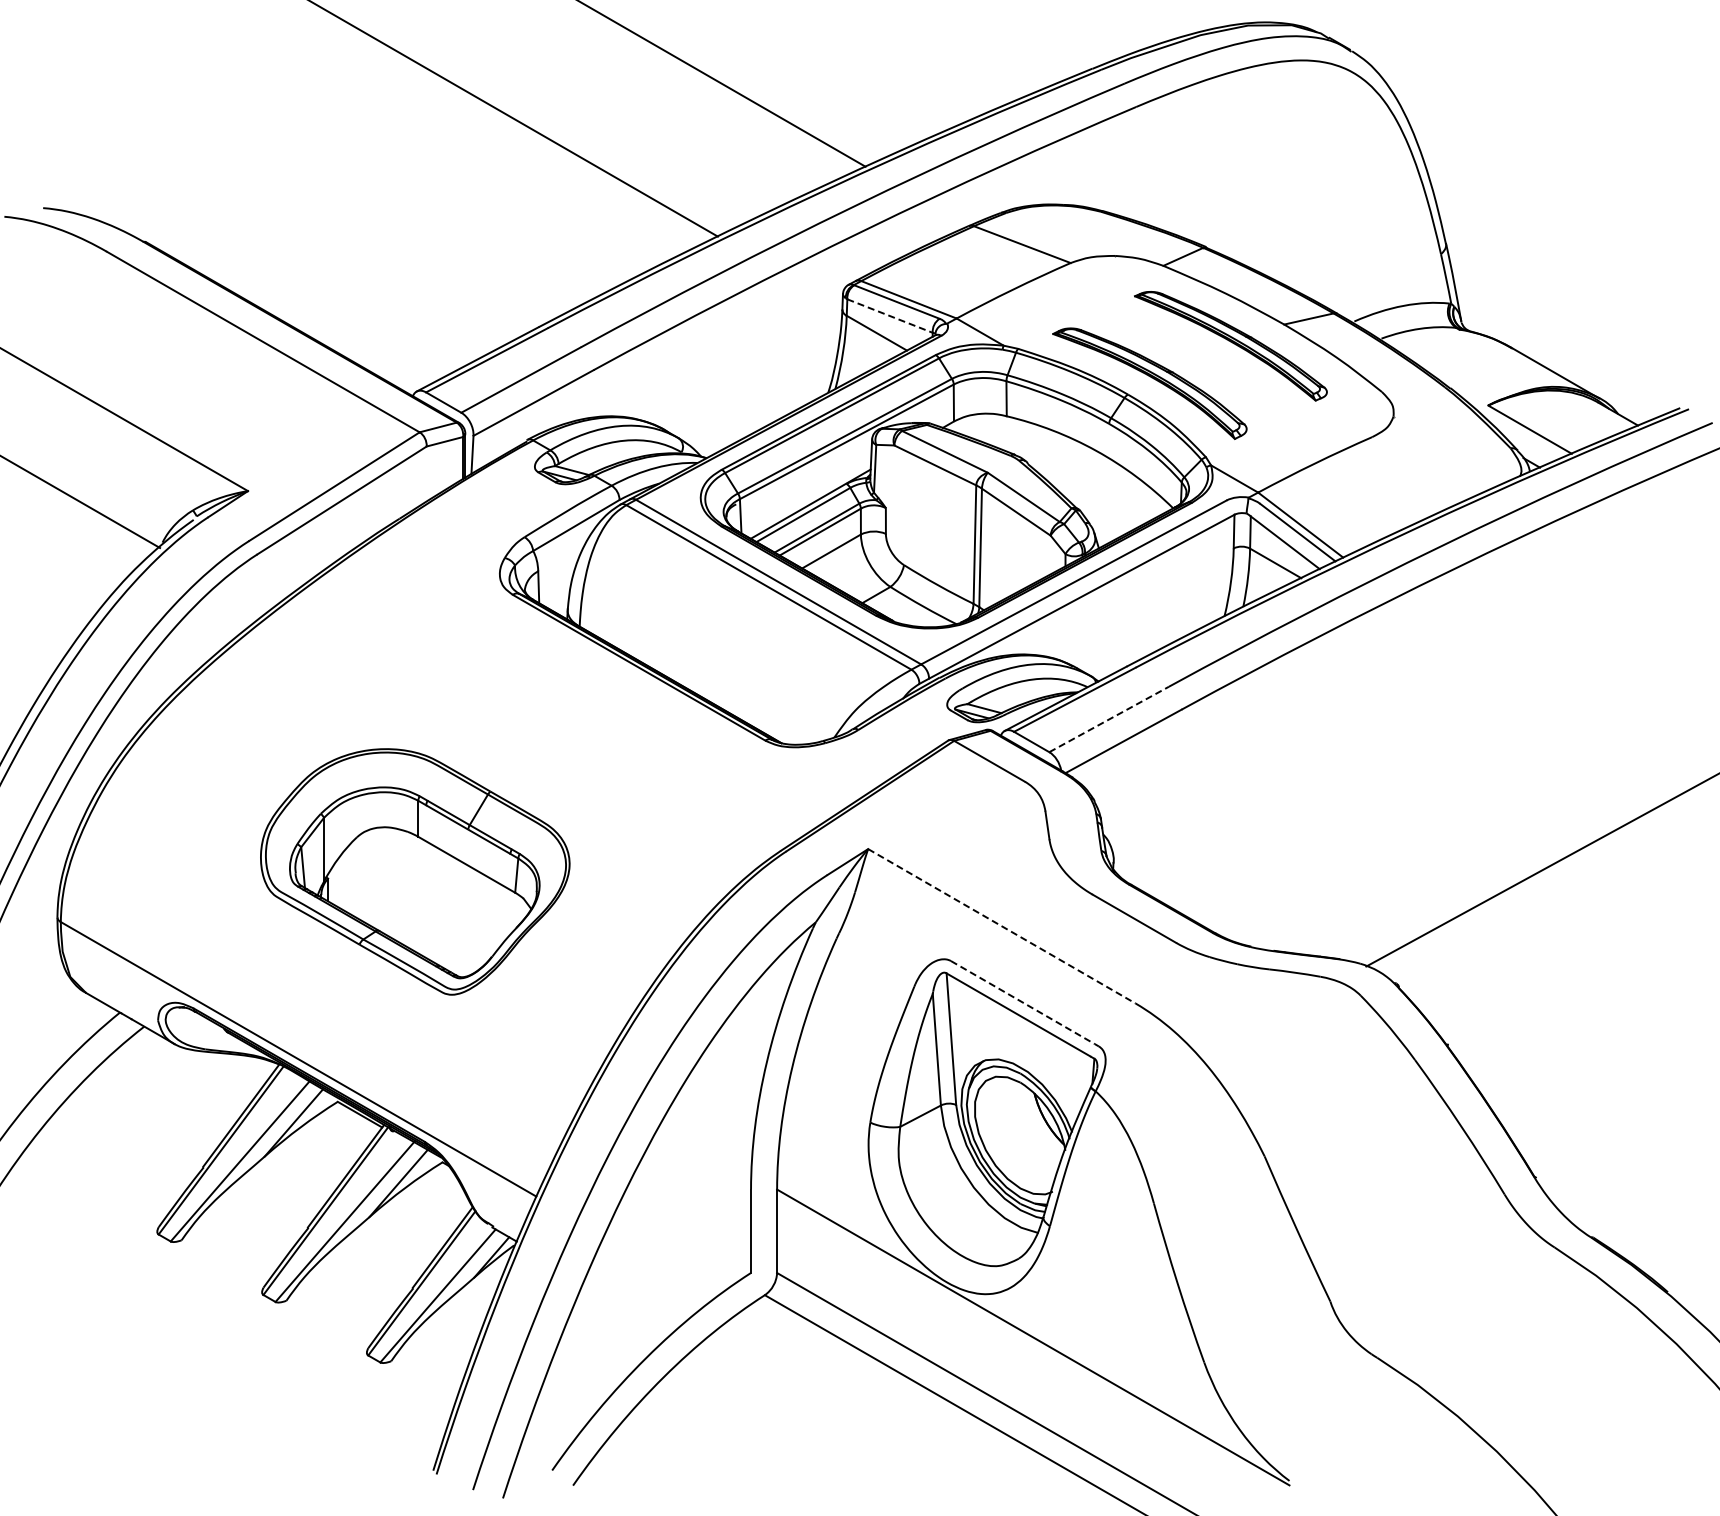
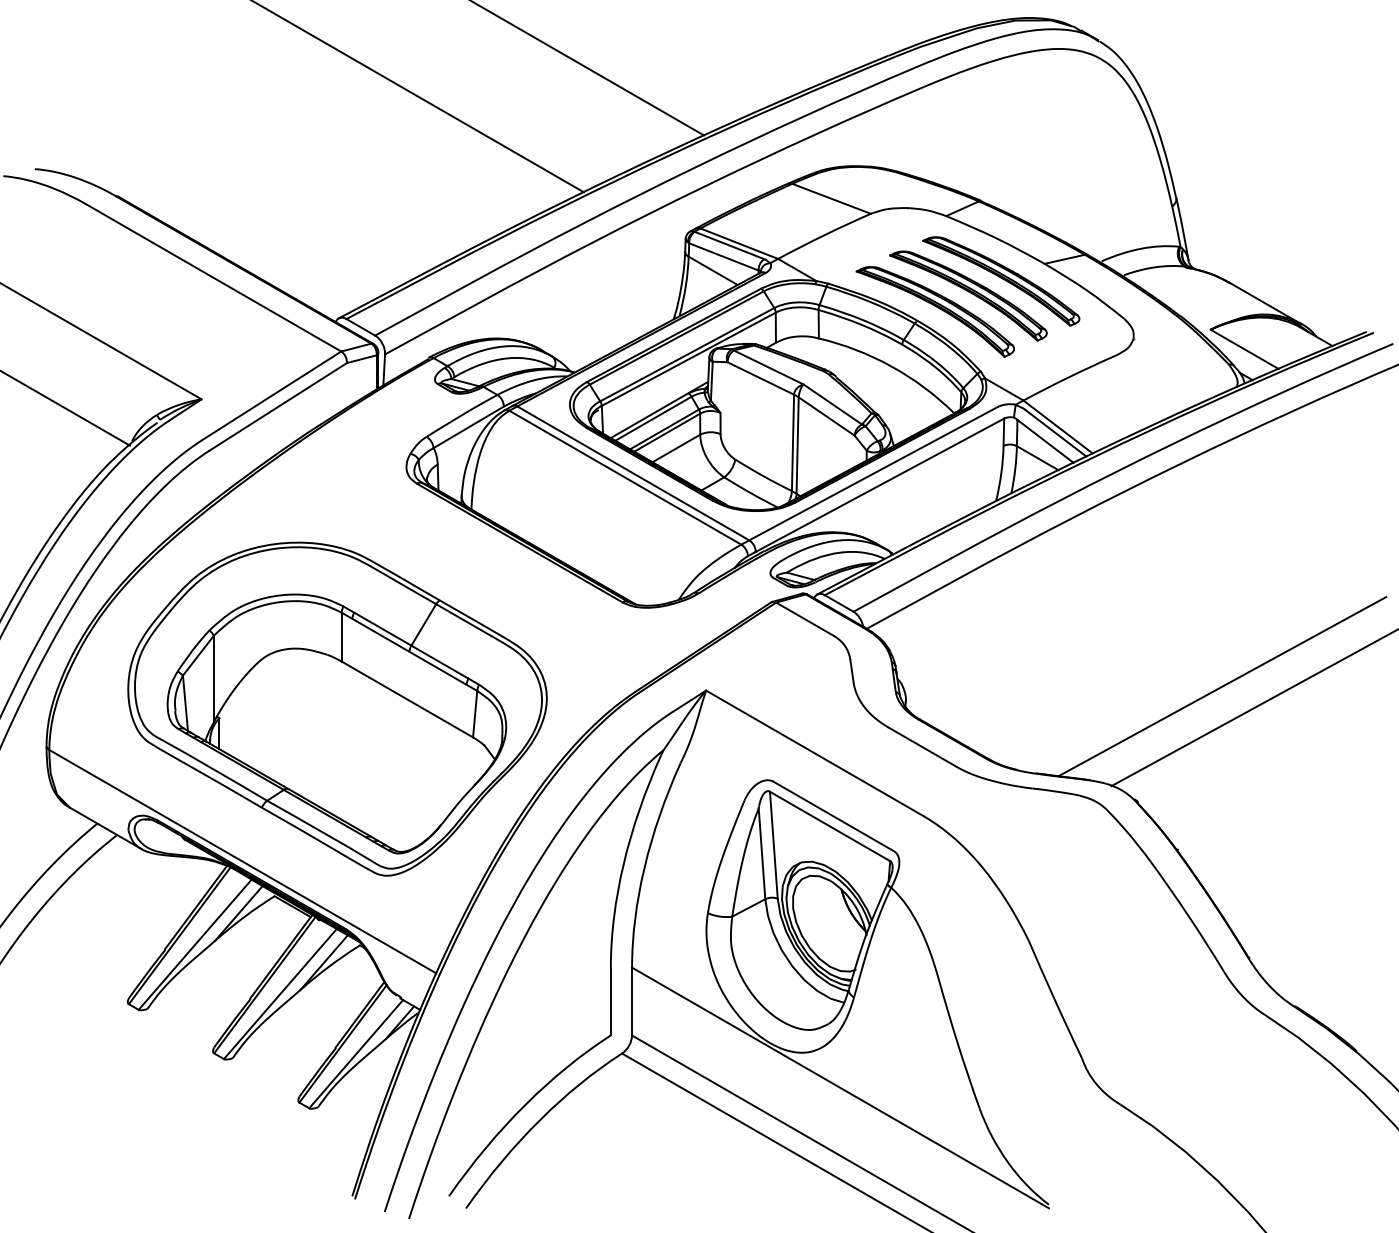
line: (890, 316) -> (724, 257), dashed -> solid
part: (1190, 363) -> (968, 295), added
line: (1109, 719) -> (902, 585), dashed -> solid
line: (1502, 844) -> (1222, 686), added
part: (415, 871) -> (337, 708), size x1.67
line: (1002, 926) -> (815, 753), dashed -> solid
line: (1022, 1002) -> (831, 815), dashed -> solid

